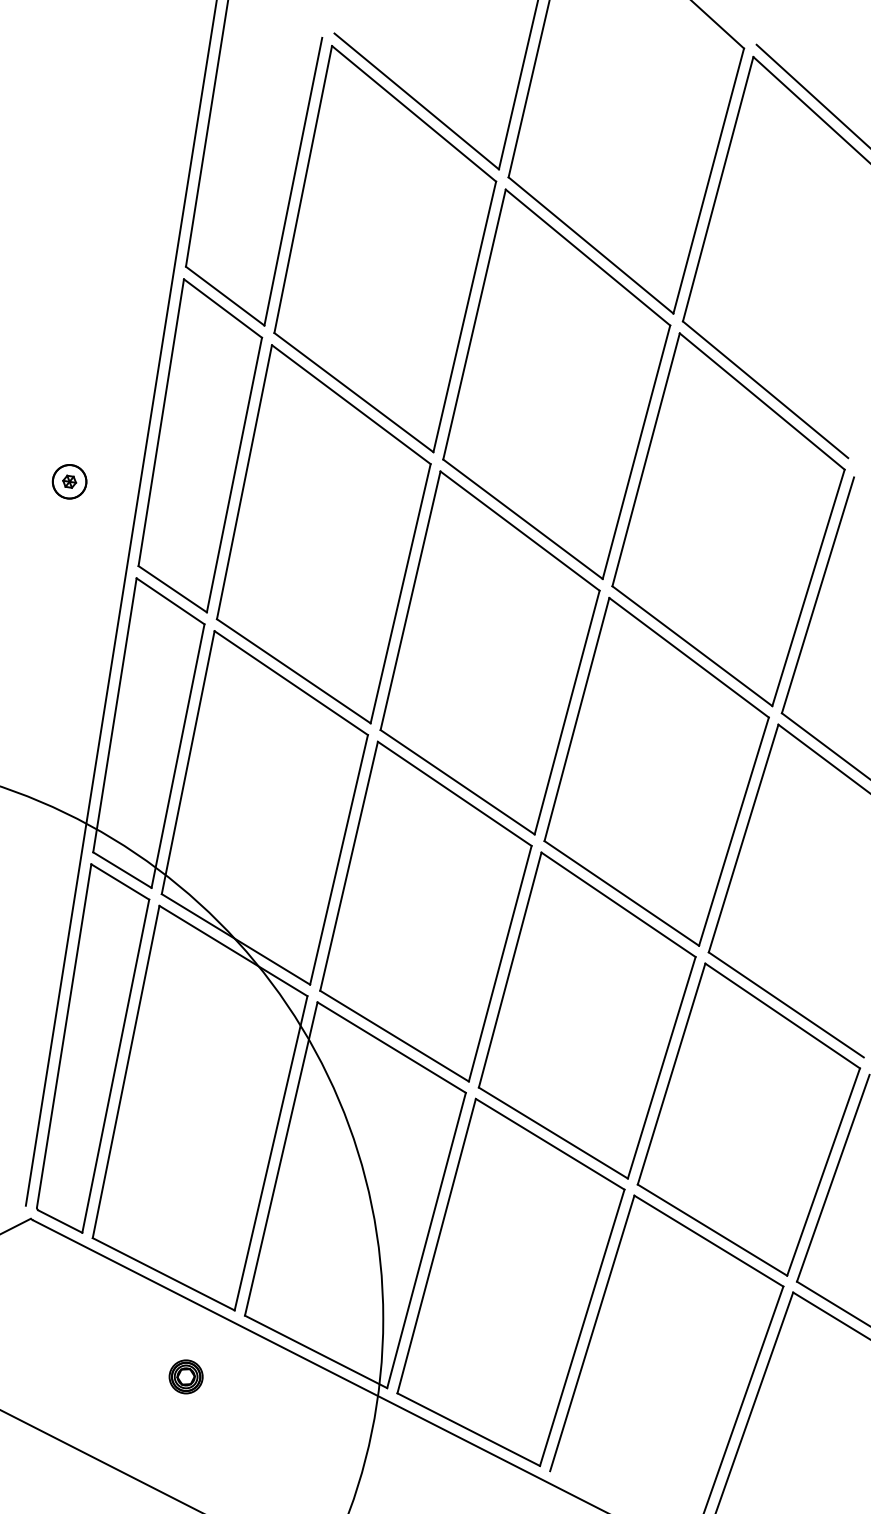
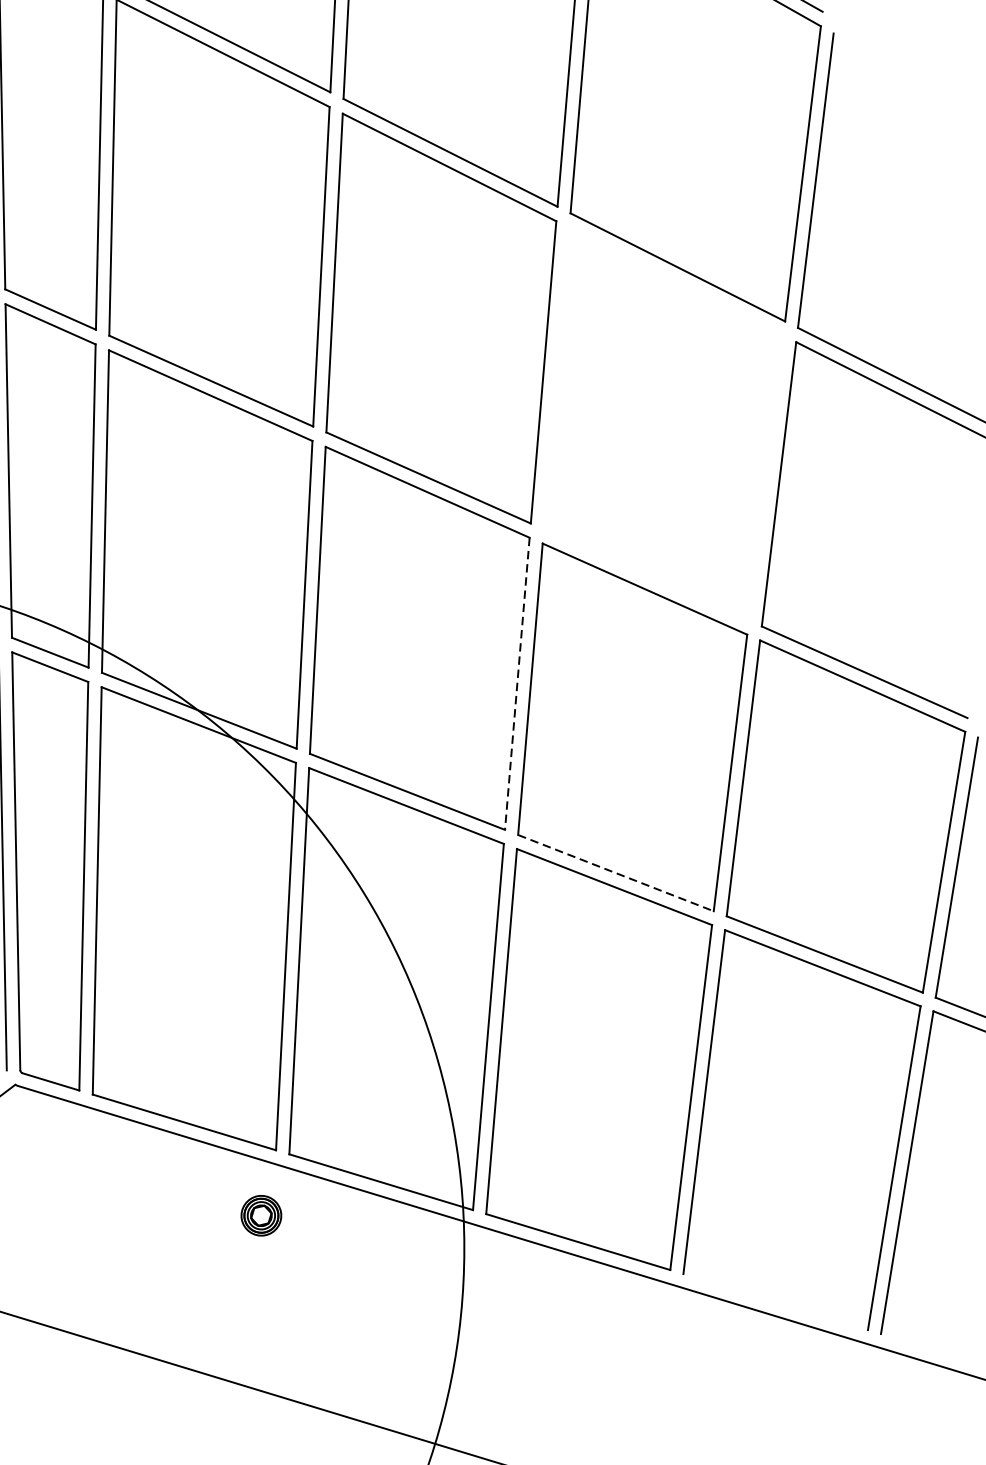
part: (656, 771) -> (661, 423), removed
line: (500, 963) -> (517, 683), solid -> dashed
line: (553, 1133) -> (616, 873), solid -> dashed
part: (185, 1376) -> (260, 1215), moved

